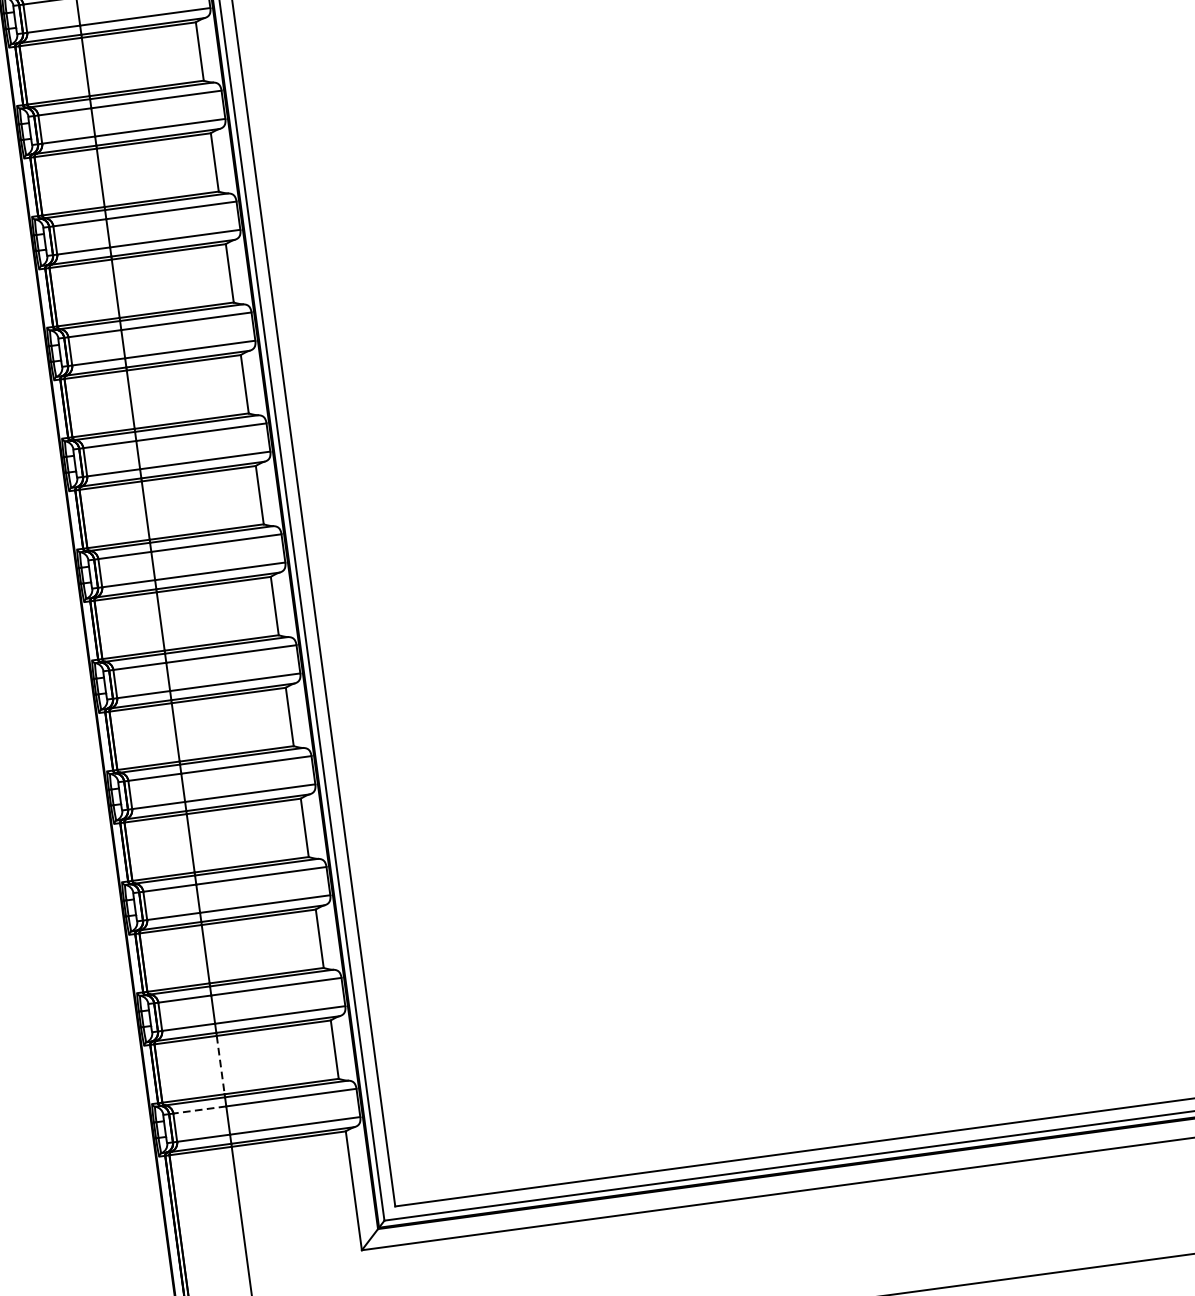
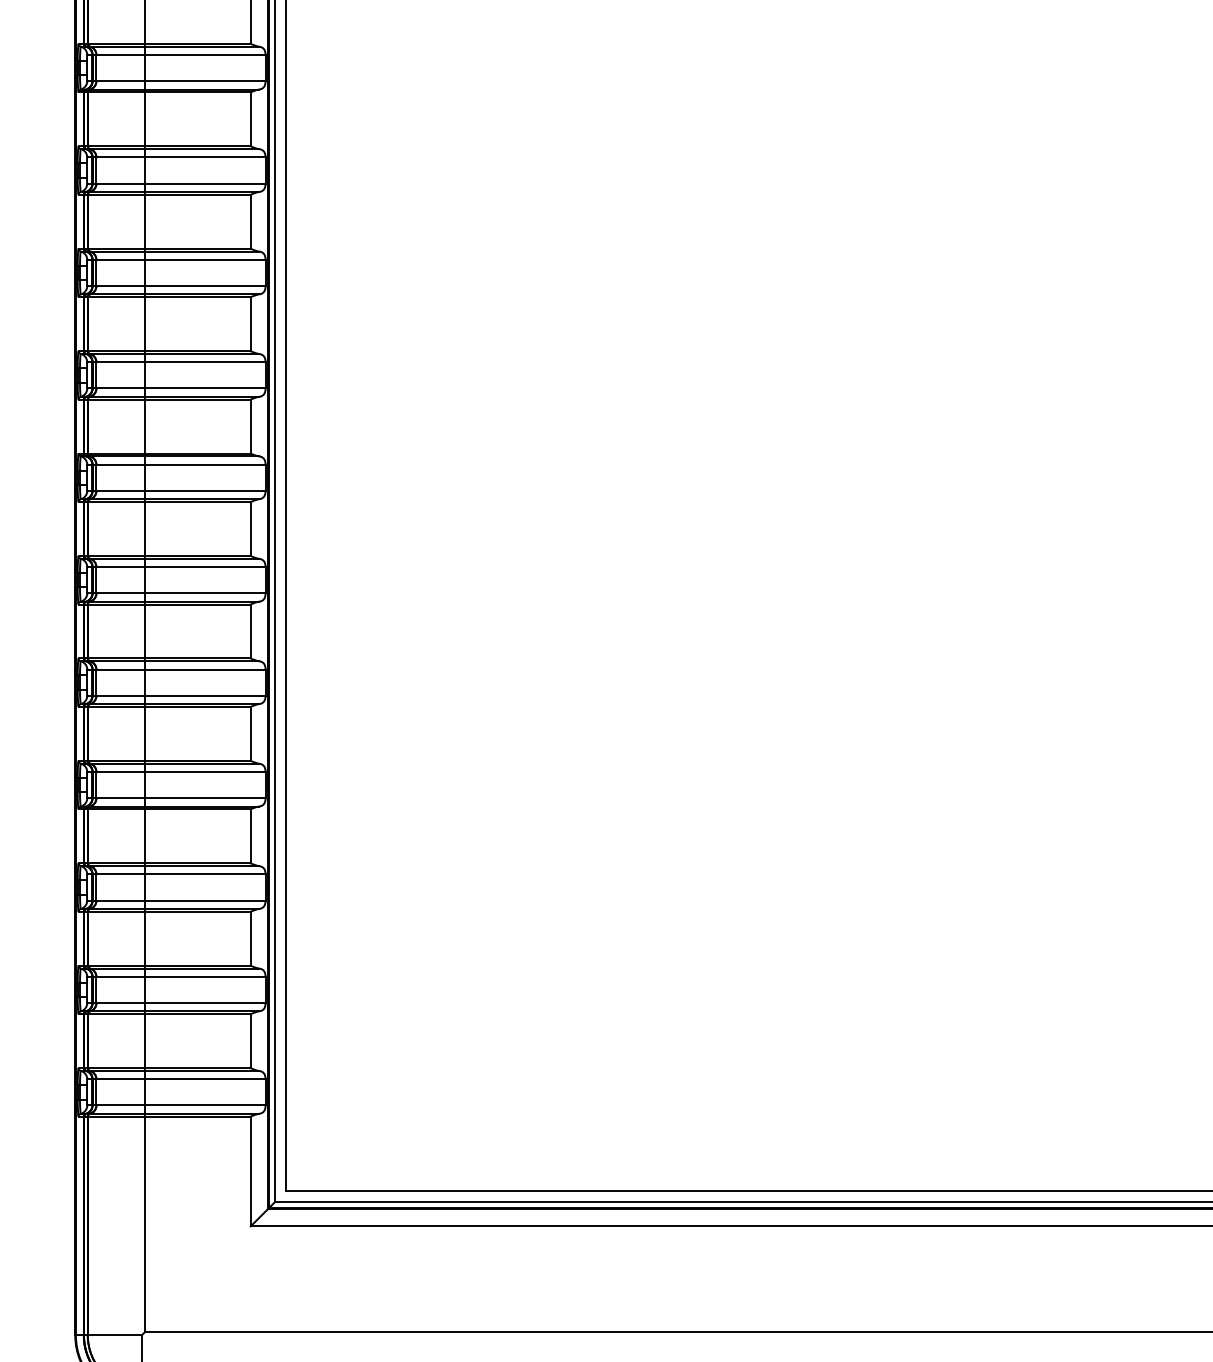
line: (220, 1065) -> (145, 1041), dashed -> solid
line: (199, 1110) -> (120, 1079), dashed -> solid

